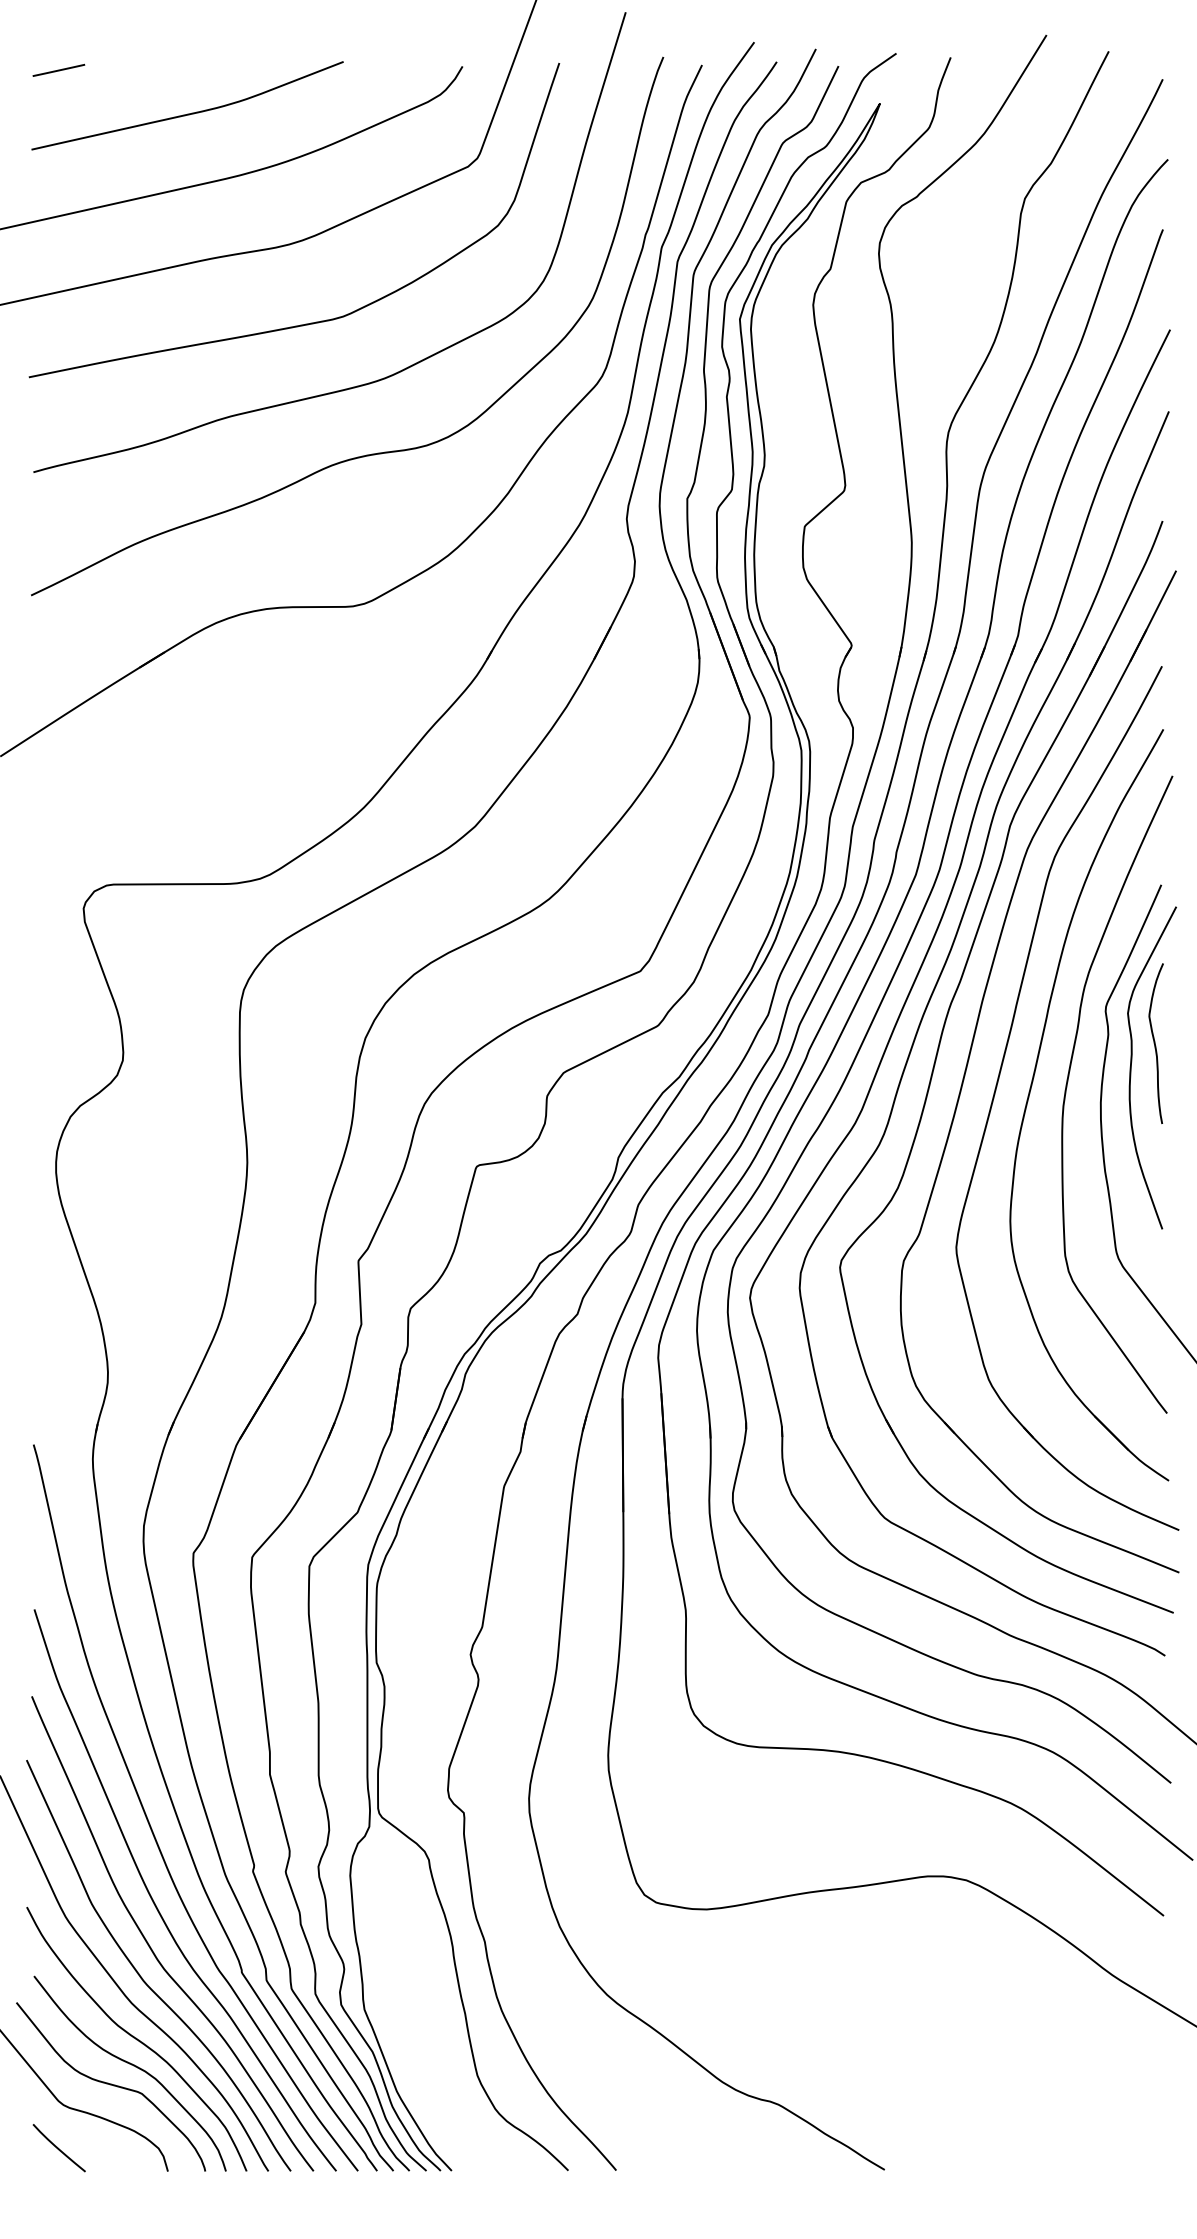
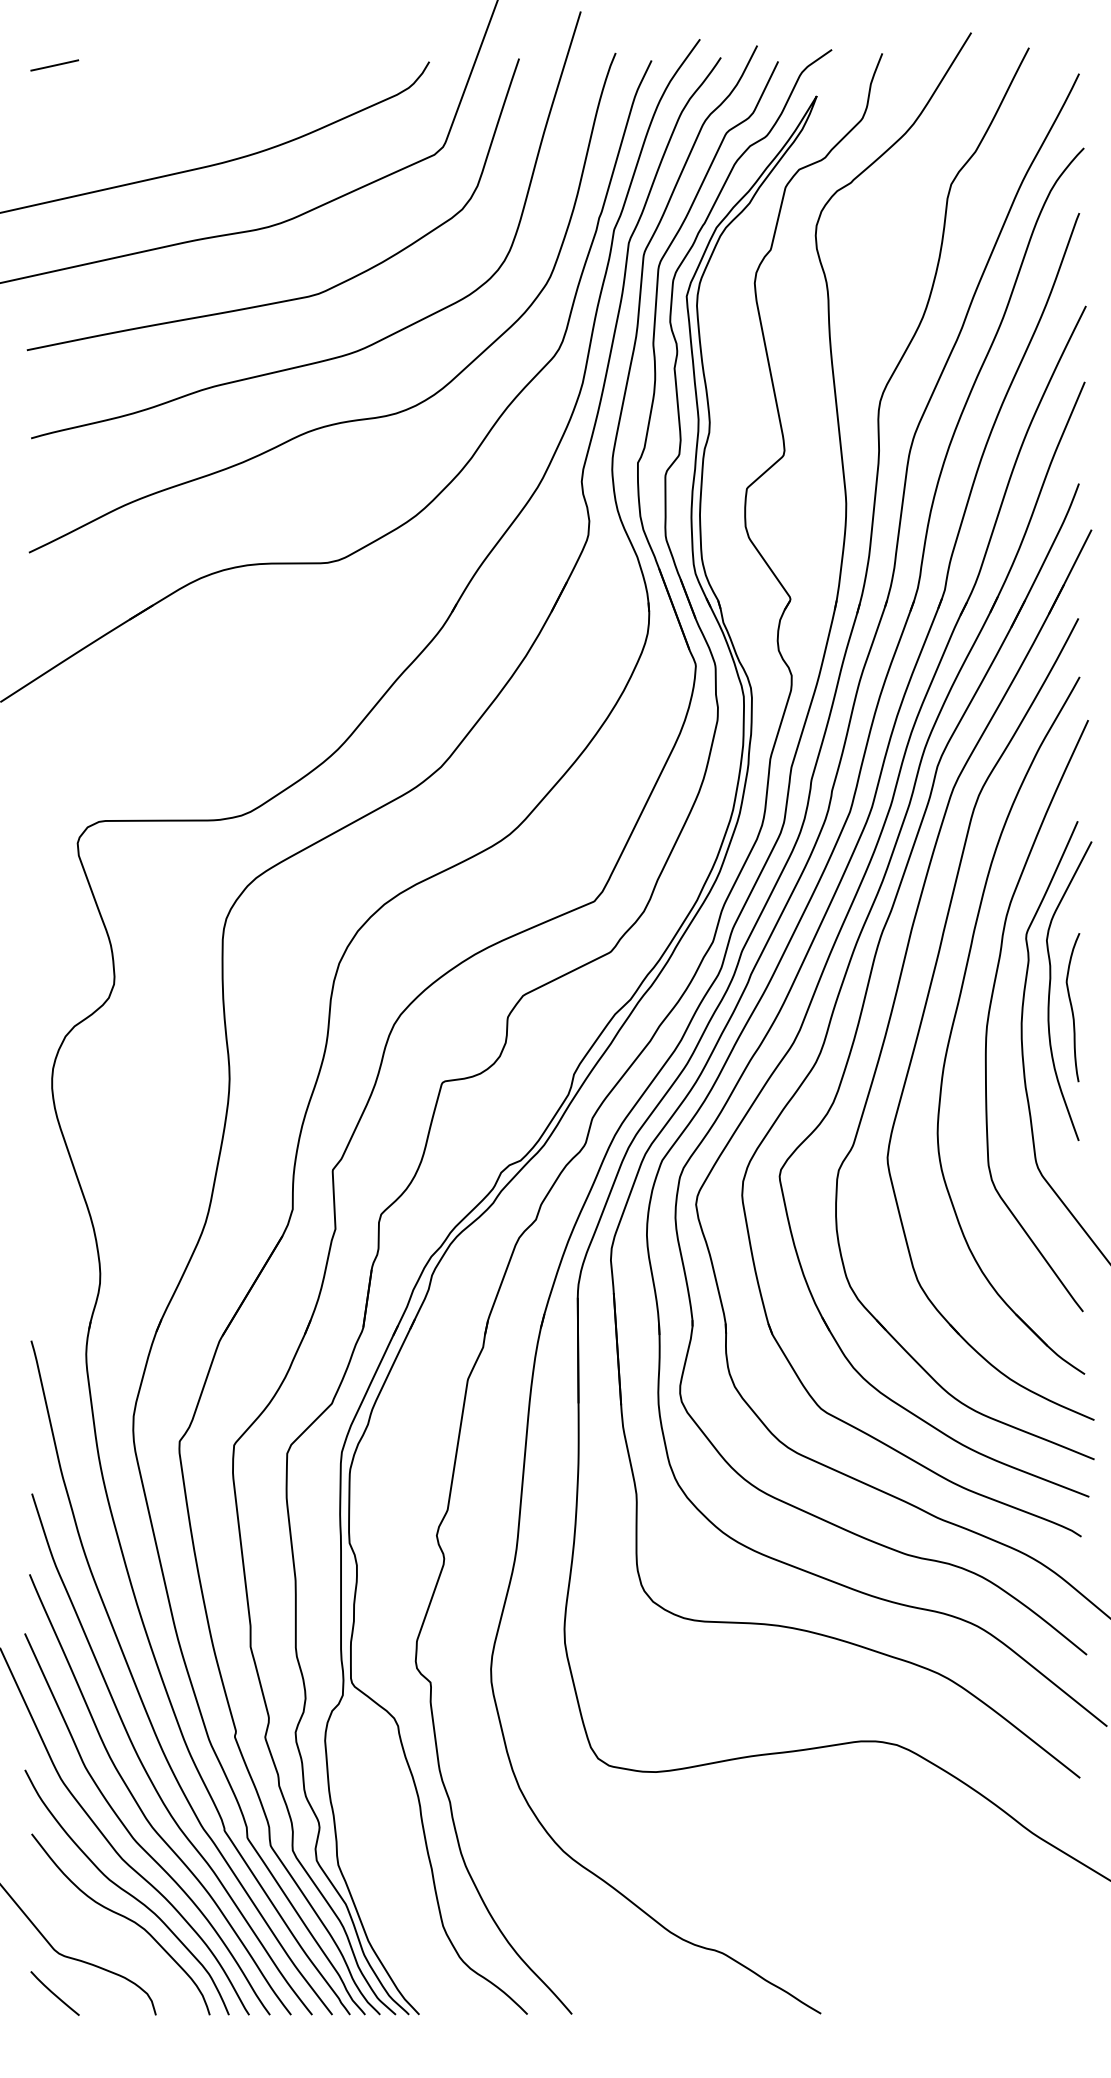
curve: (187, 113) -> (174, 105), removed
curve: (1155, 1043) -> (1072, 1007), moved
curve: (110, 2085) -> (102, 1935), removed

